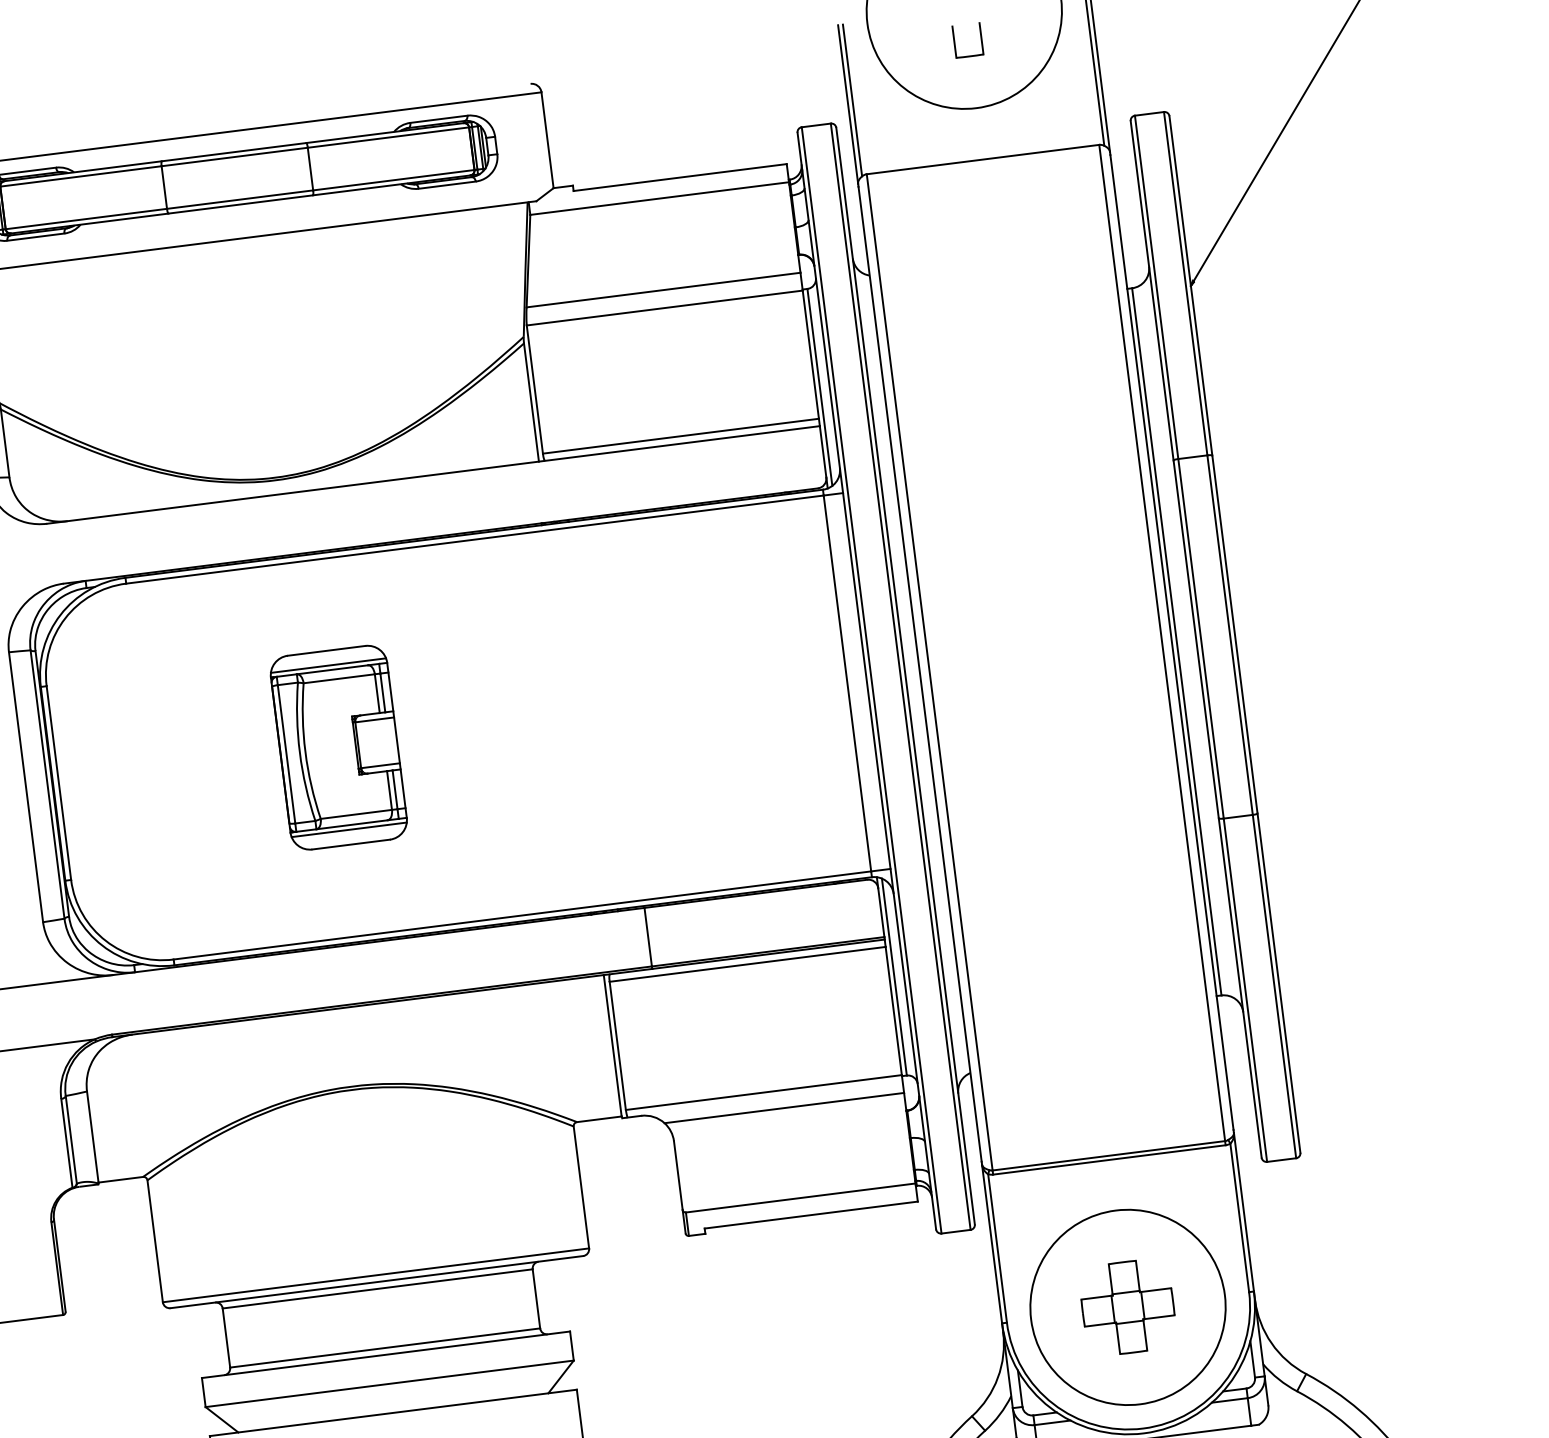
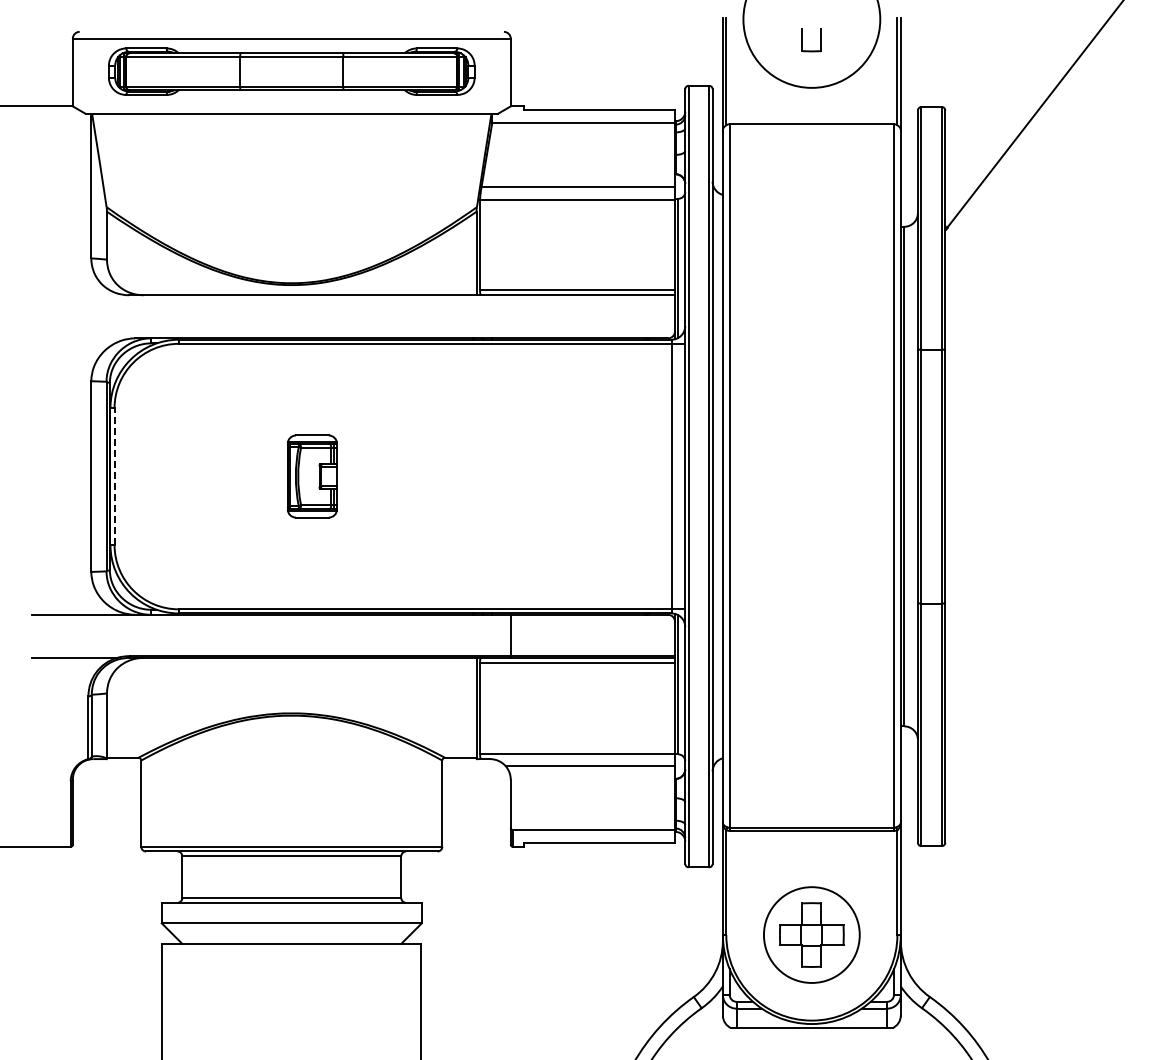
part: (339, 747) -> (312, 476), size x0.6
line: (58, 782) -> (114, 476), solid -> dashed
circle: (1127, 1306) -> (811, 934), size x0.7

